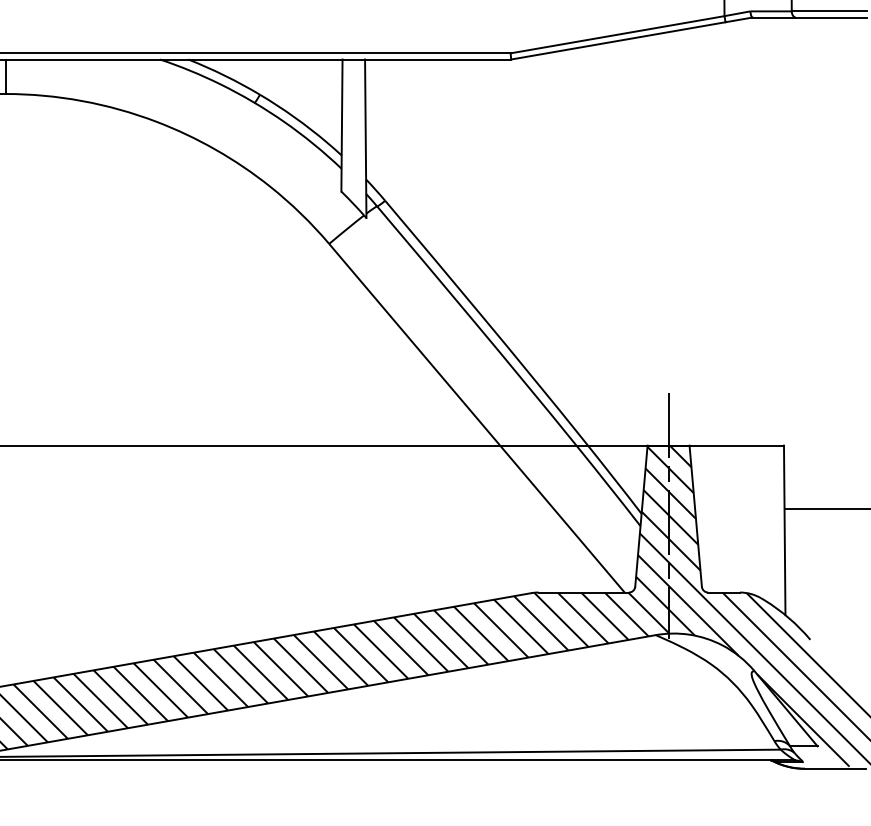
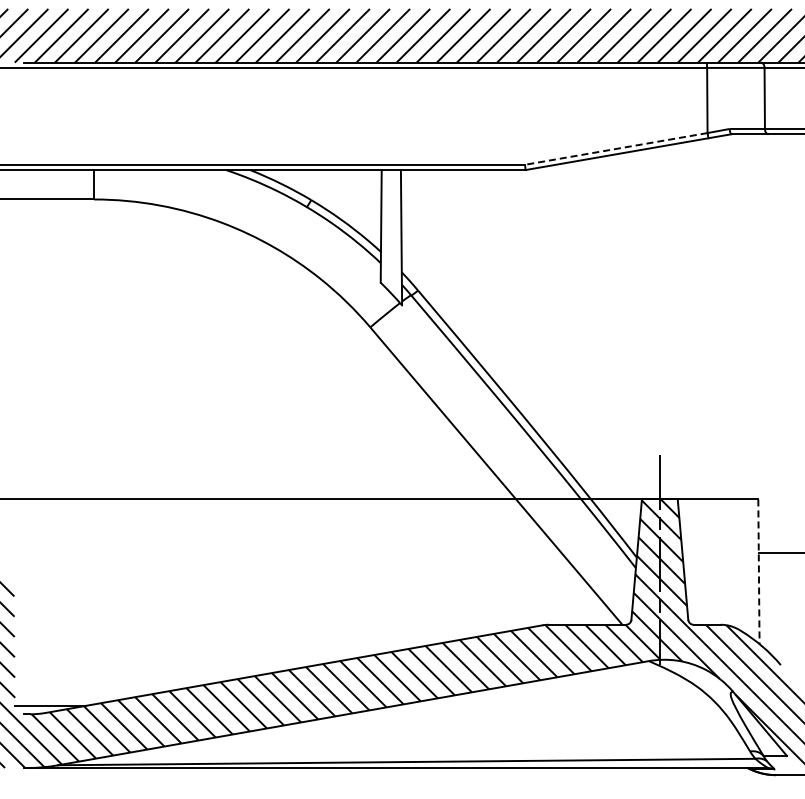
line: (617, 34) -> (616, 148), solid -> dashed
line: (784, 531) -> (758, 572), solid -> dashed

